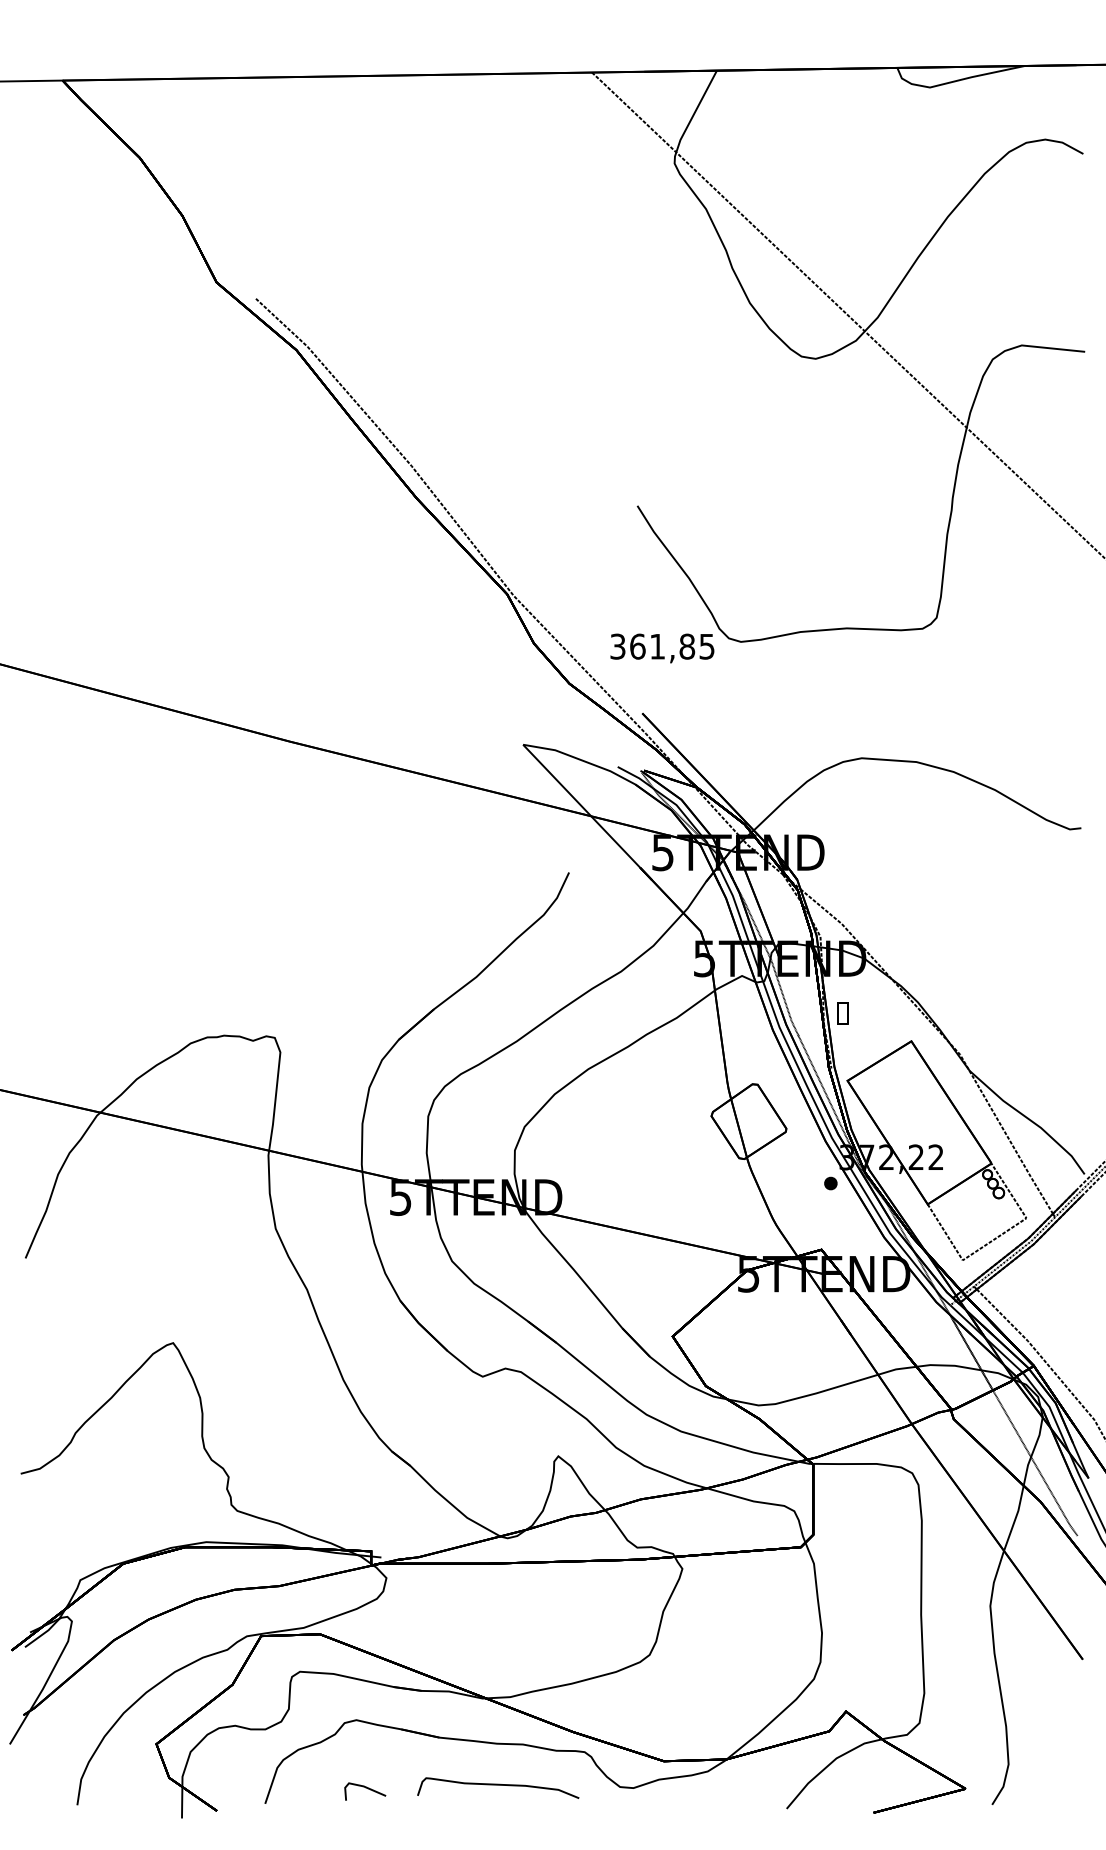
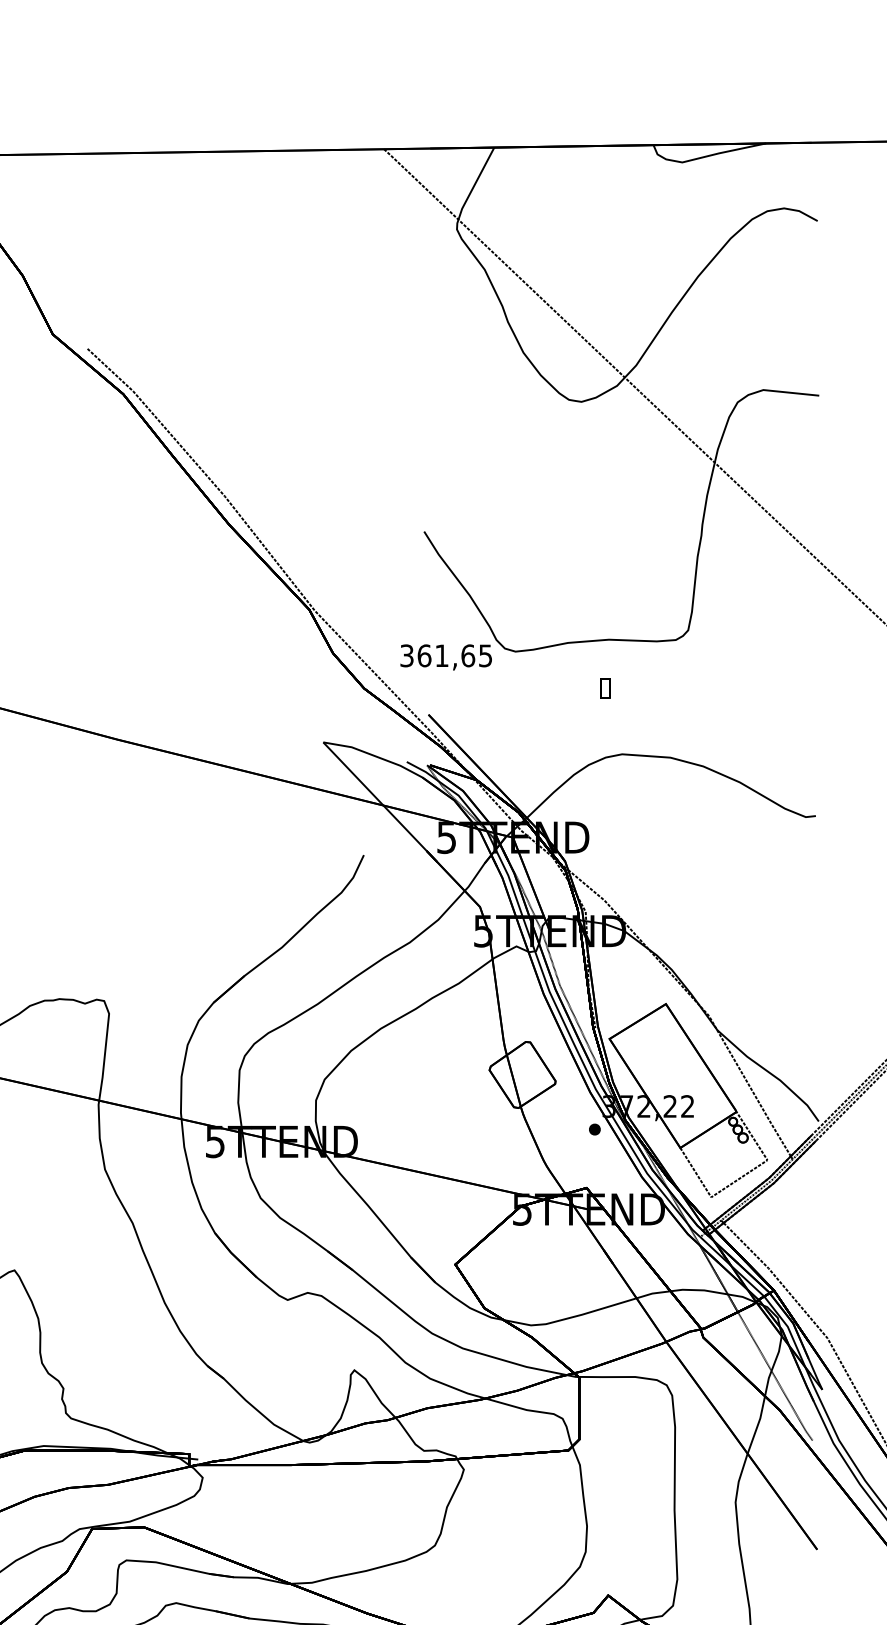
text: (687, 646) -> (468, 655), 361,85 -> 361,65
part: (842, 1013) -> (605, 688), moved

